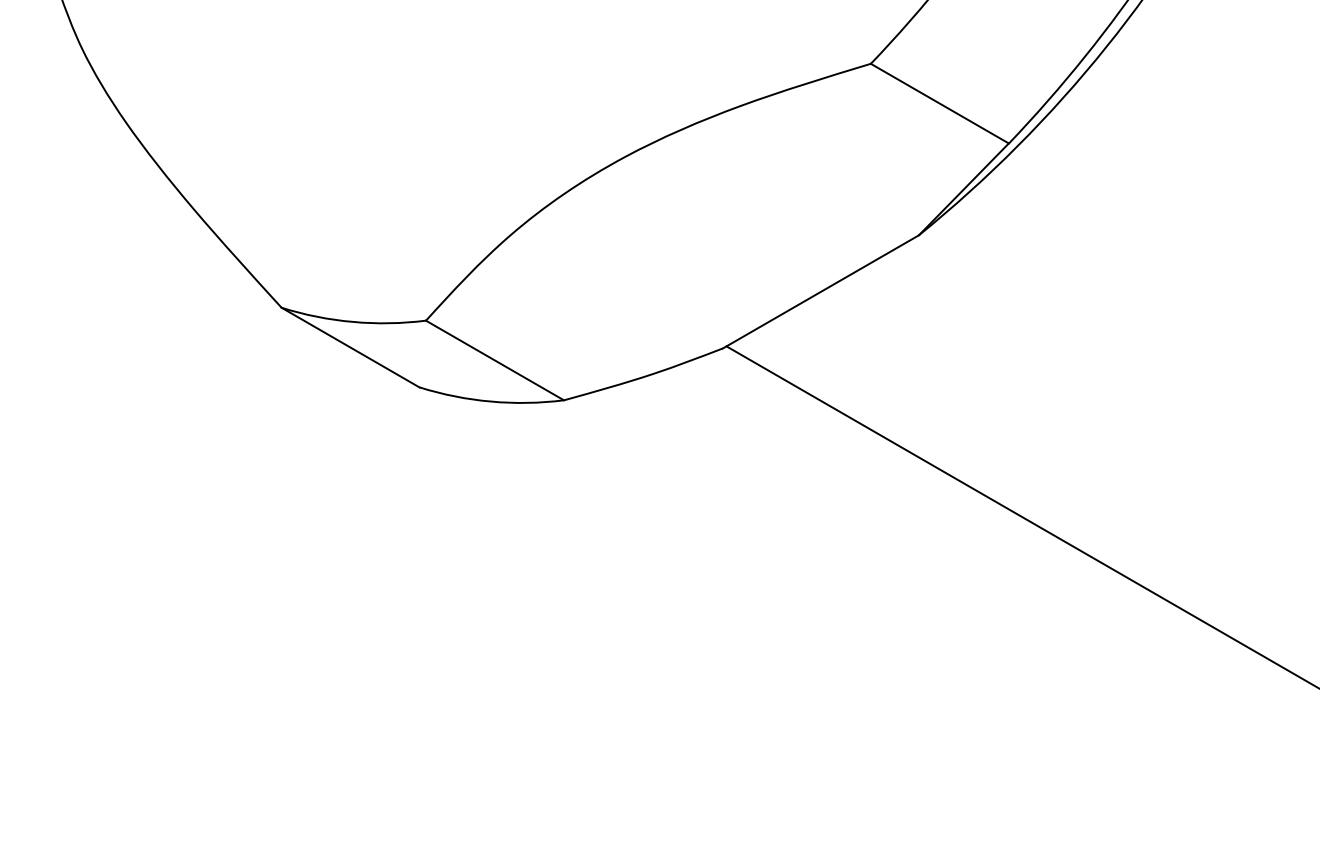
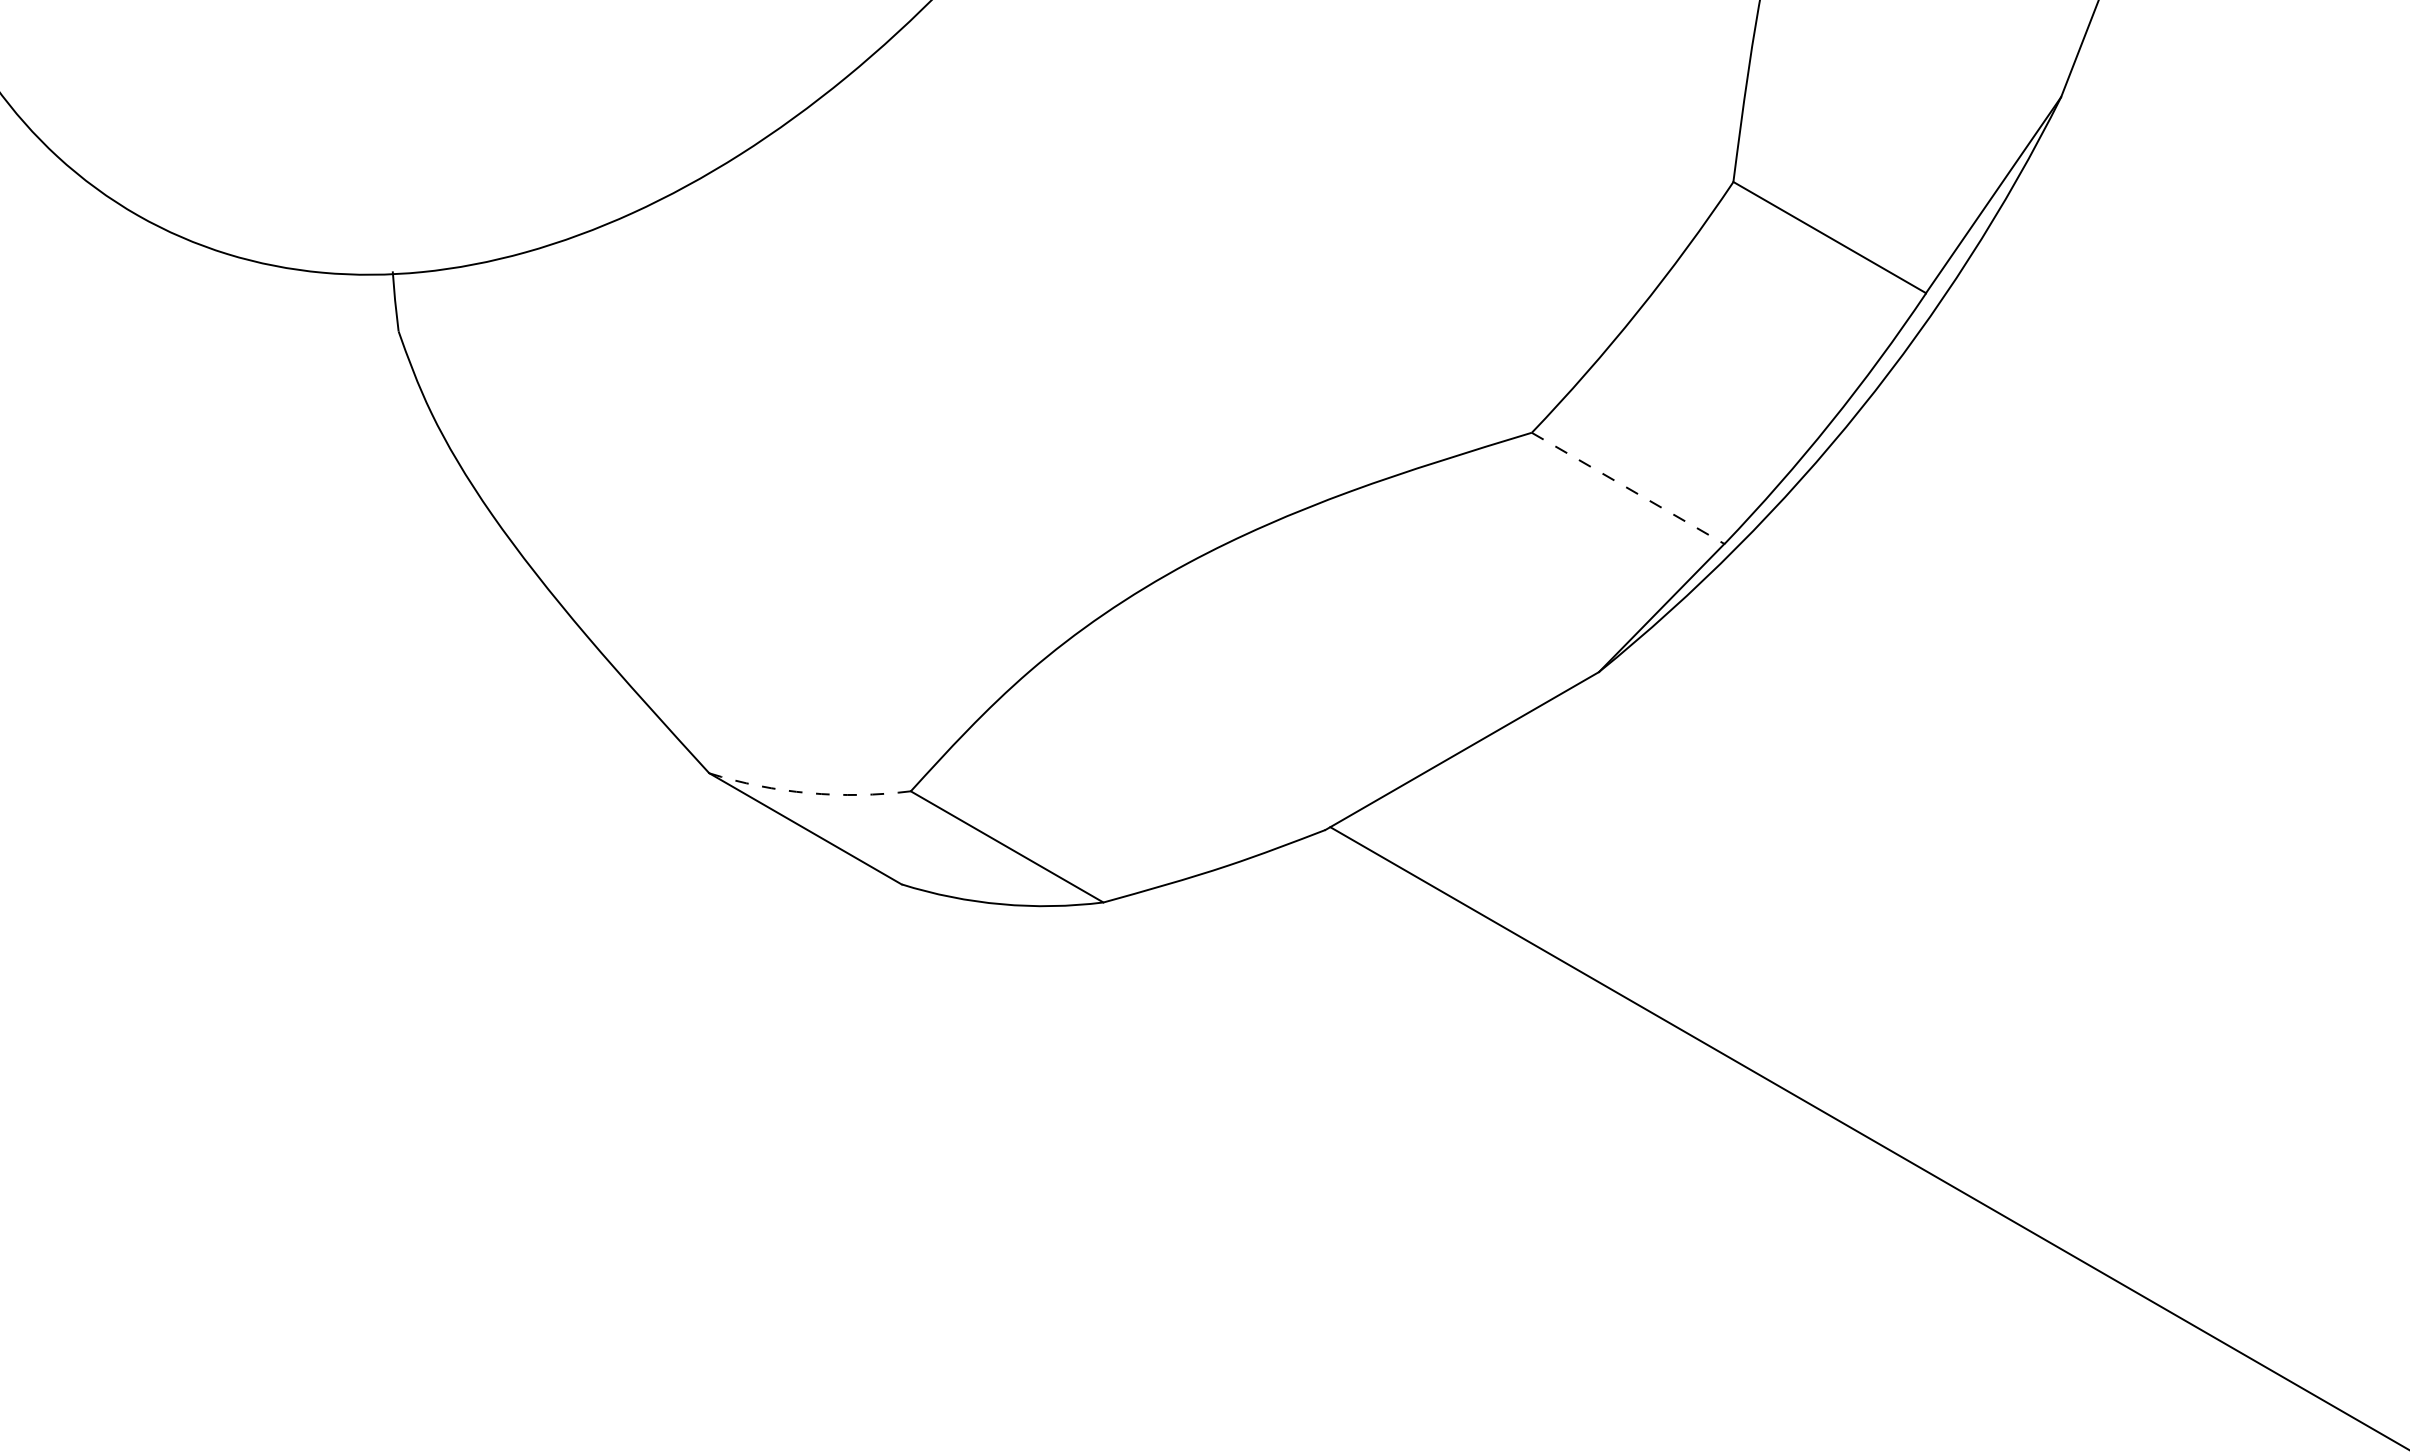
line: (940, 103) -> (1628, 488), solid -> dashed
arc: (353, 322) -> (809, 793), solid -> dashed

